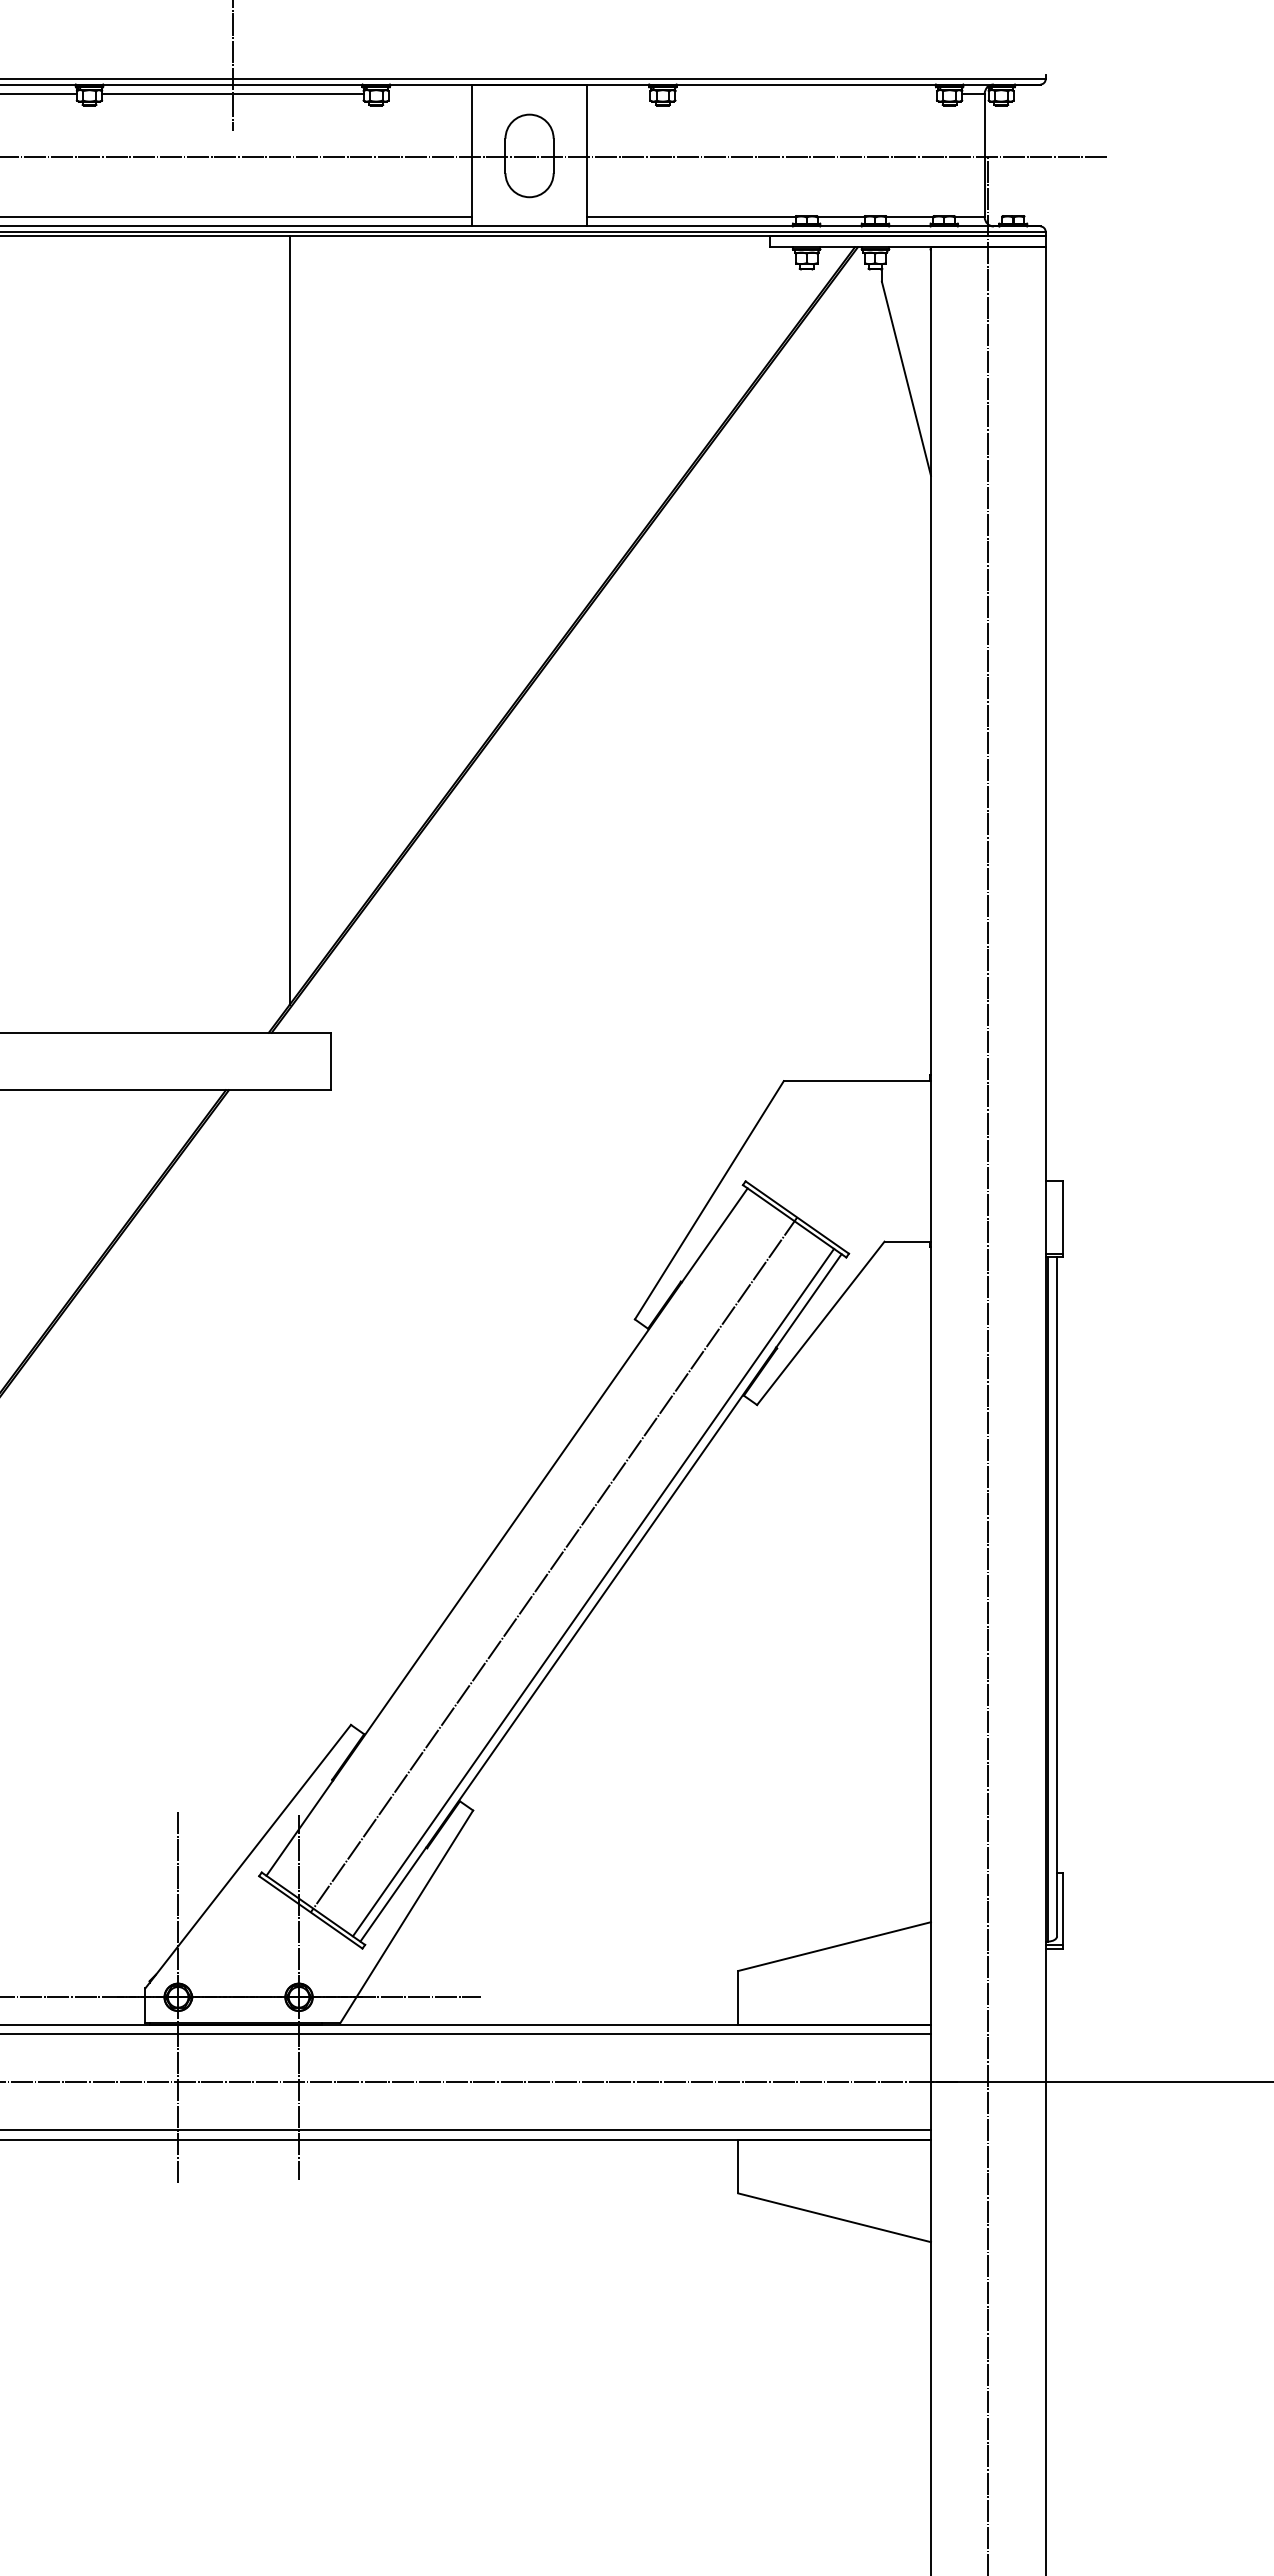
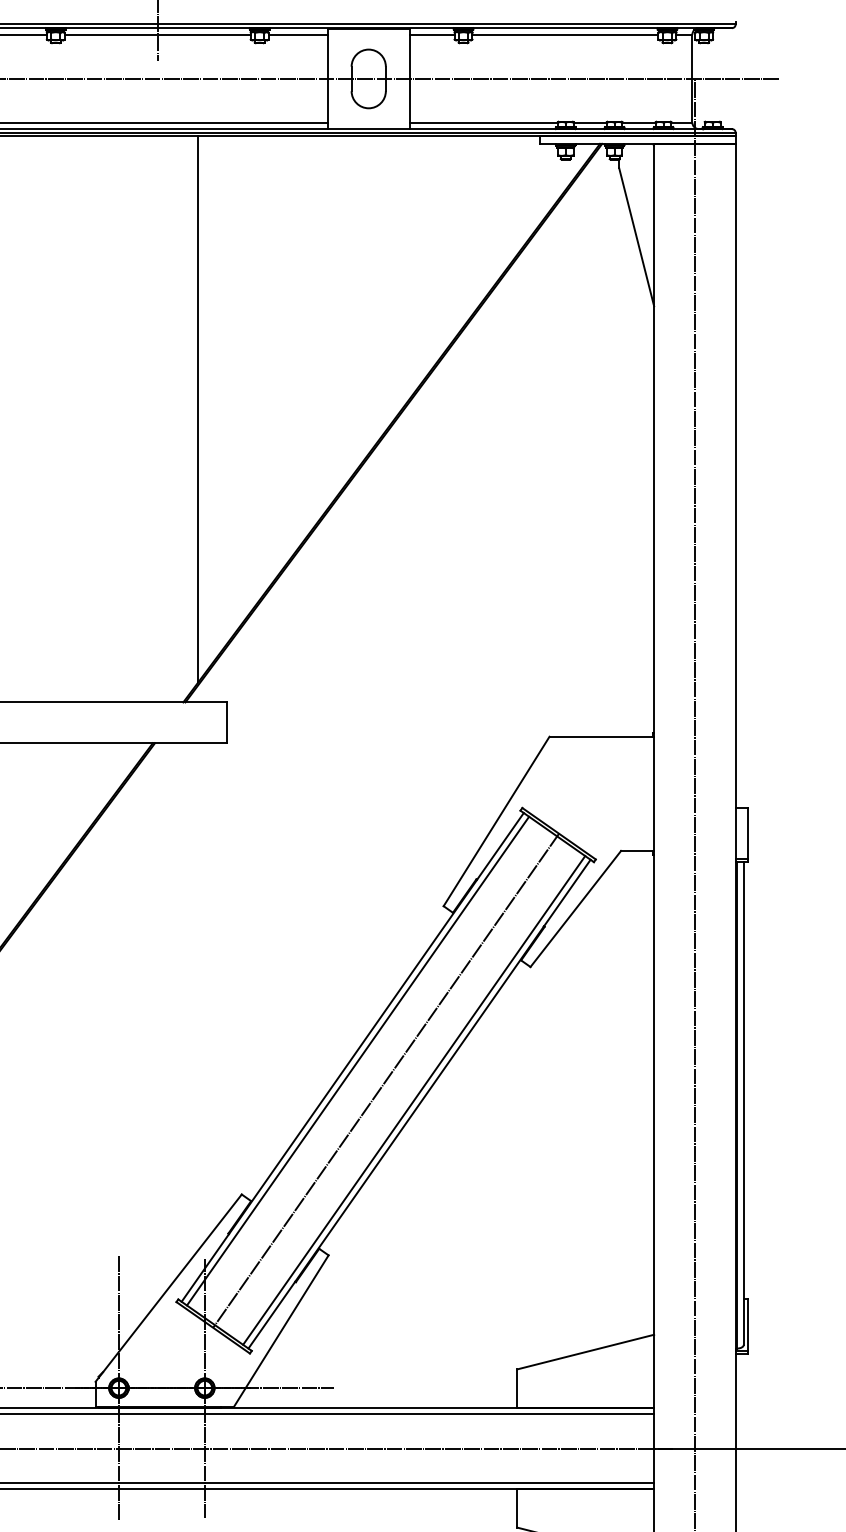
line: (430, 93) -> (298, 34), added
line: (618, 93) -> (431, 34), added
line: (806, 93) -> (565, 34), added
line: (514, 1537) -> (358, 1061), added

